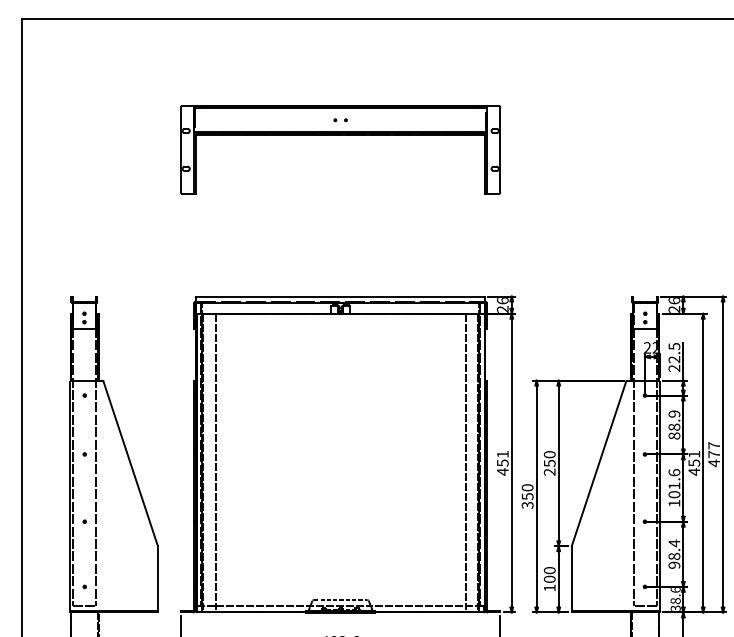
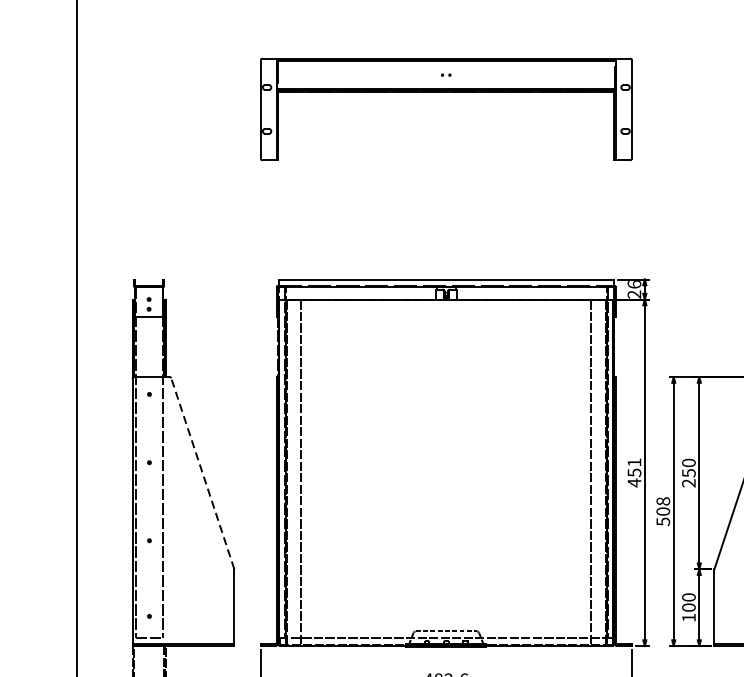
part: (340, 120) -> (446, 75), size x0.6
line: (130, 463) -> (202, 473), solid -> dashed
text: (527, 496) -> (663, 511), 350 -> 508

